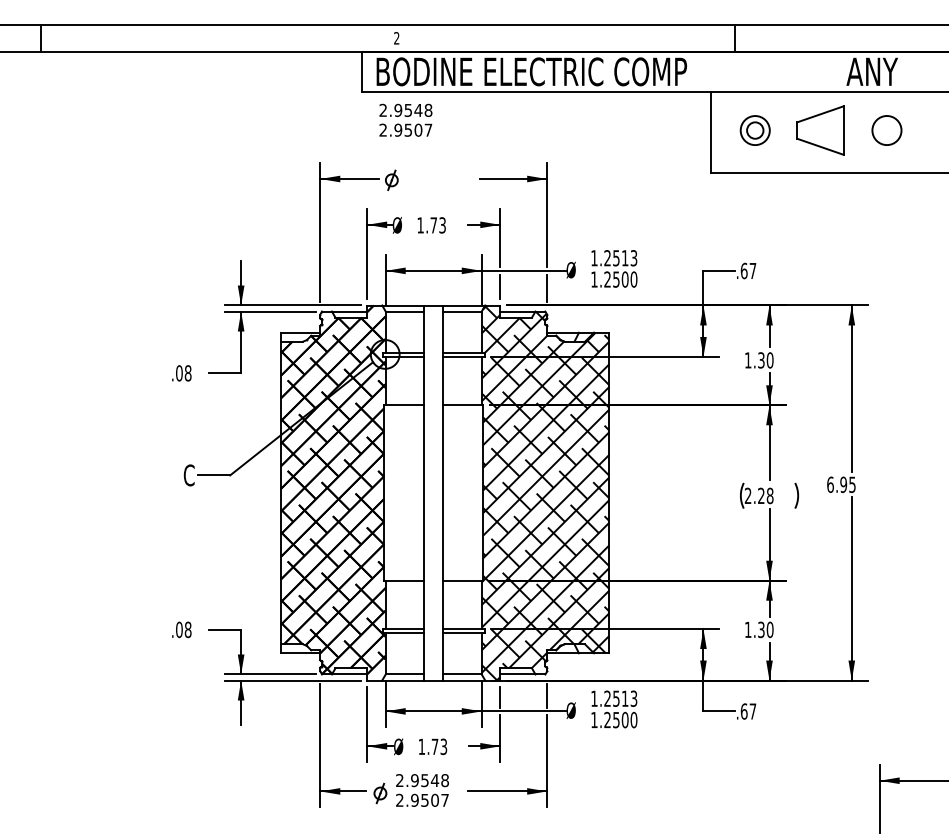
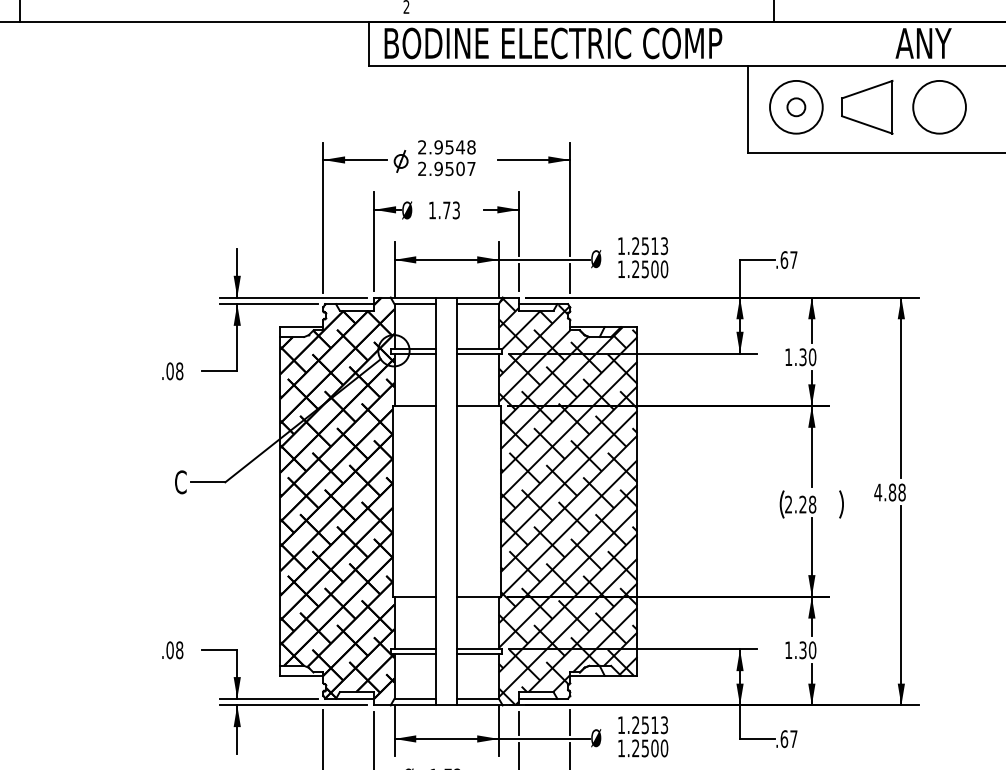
text: (405, 119) -> (446, 157), moved
circle: (755, 130) -> (796, 107), size x1.67
circle: (886, 130) -> (939, 107), size x1.67
text: (840, 484) -> (889, 492), 6.95 -> 4.88

